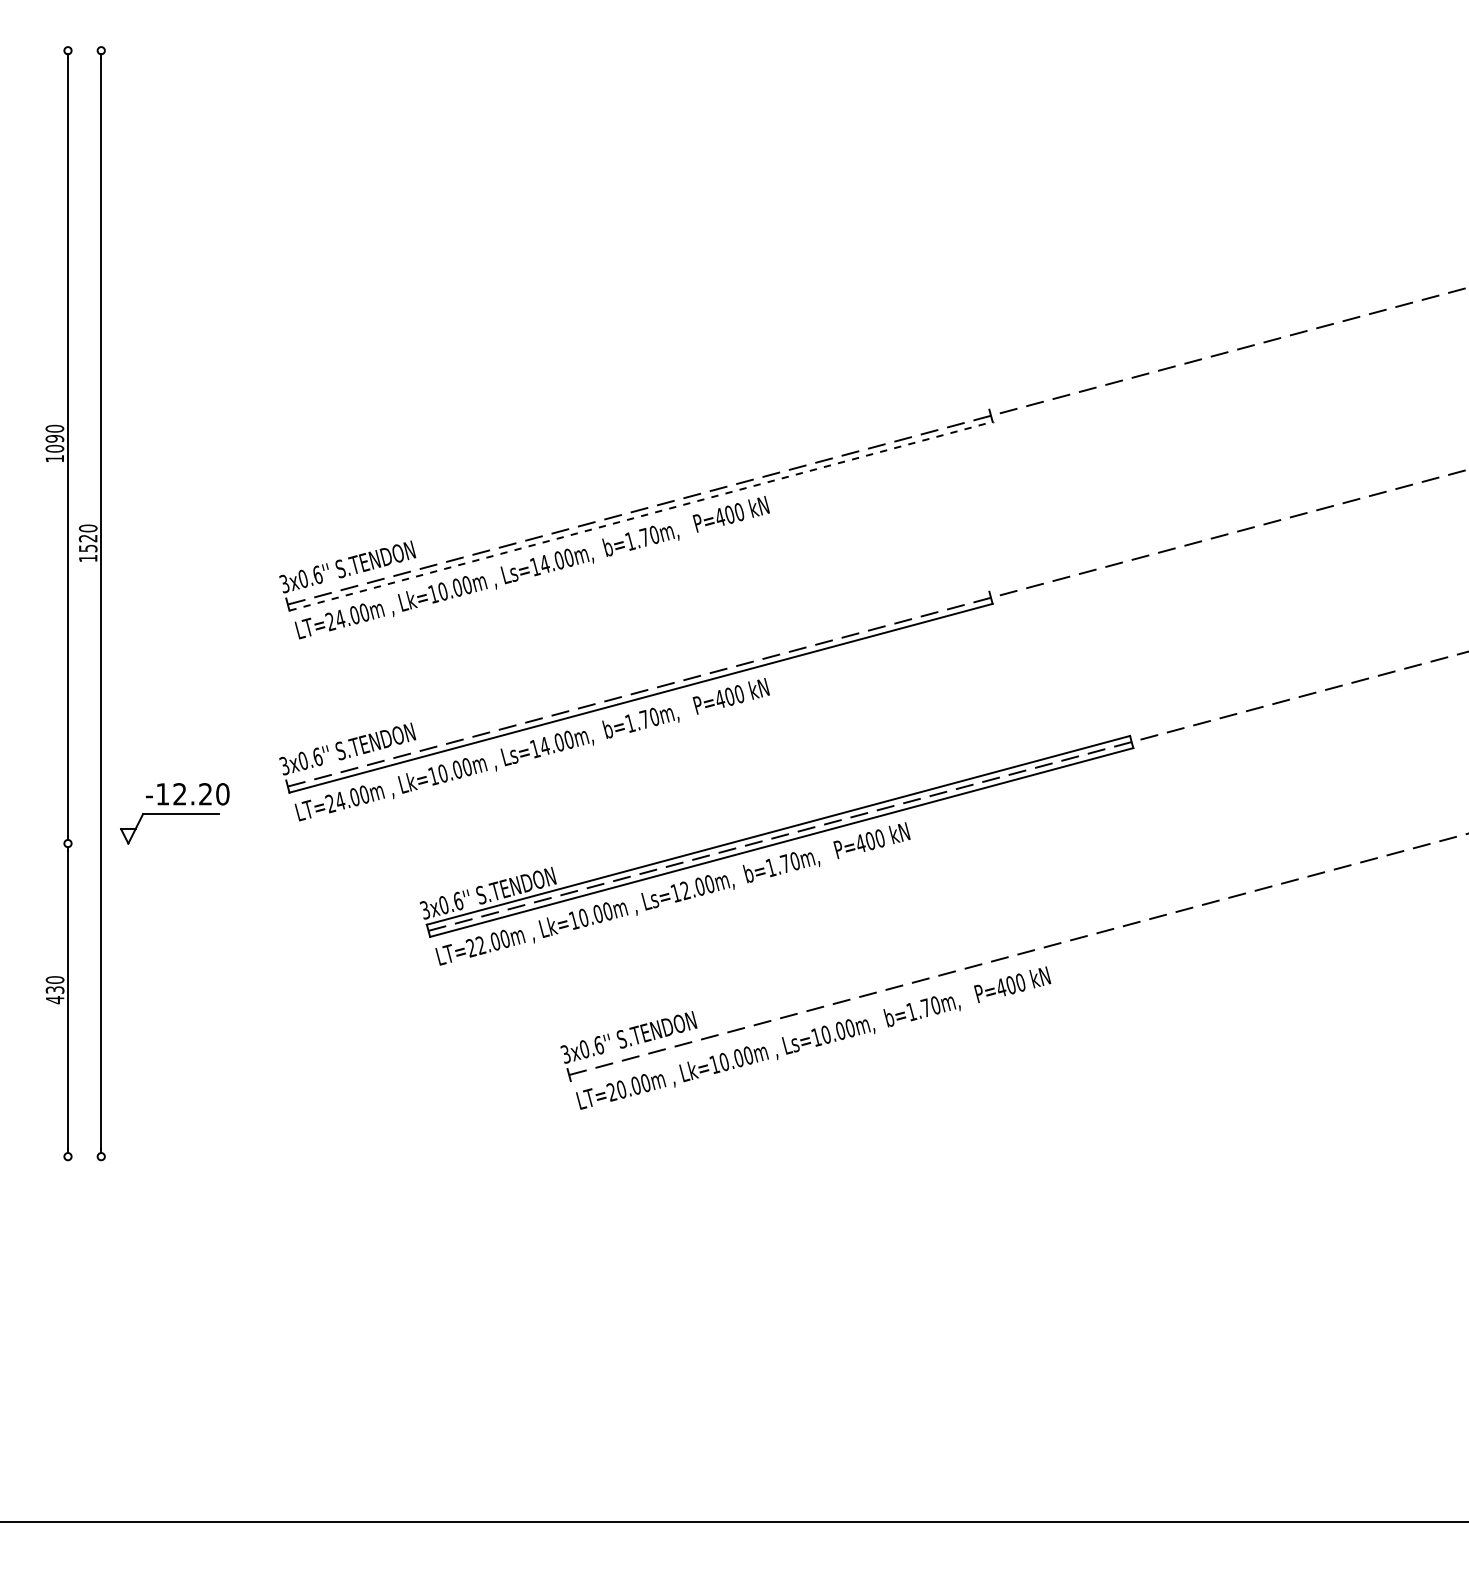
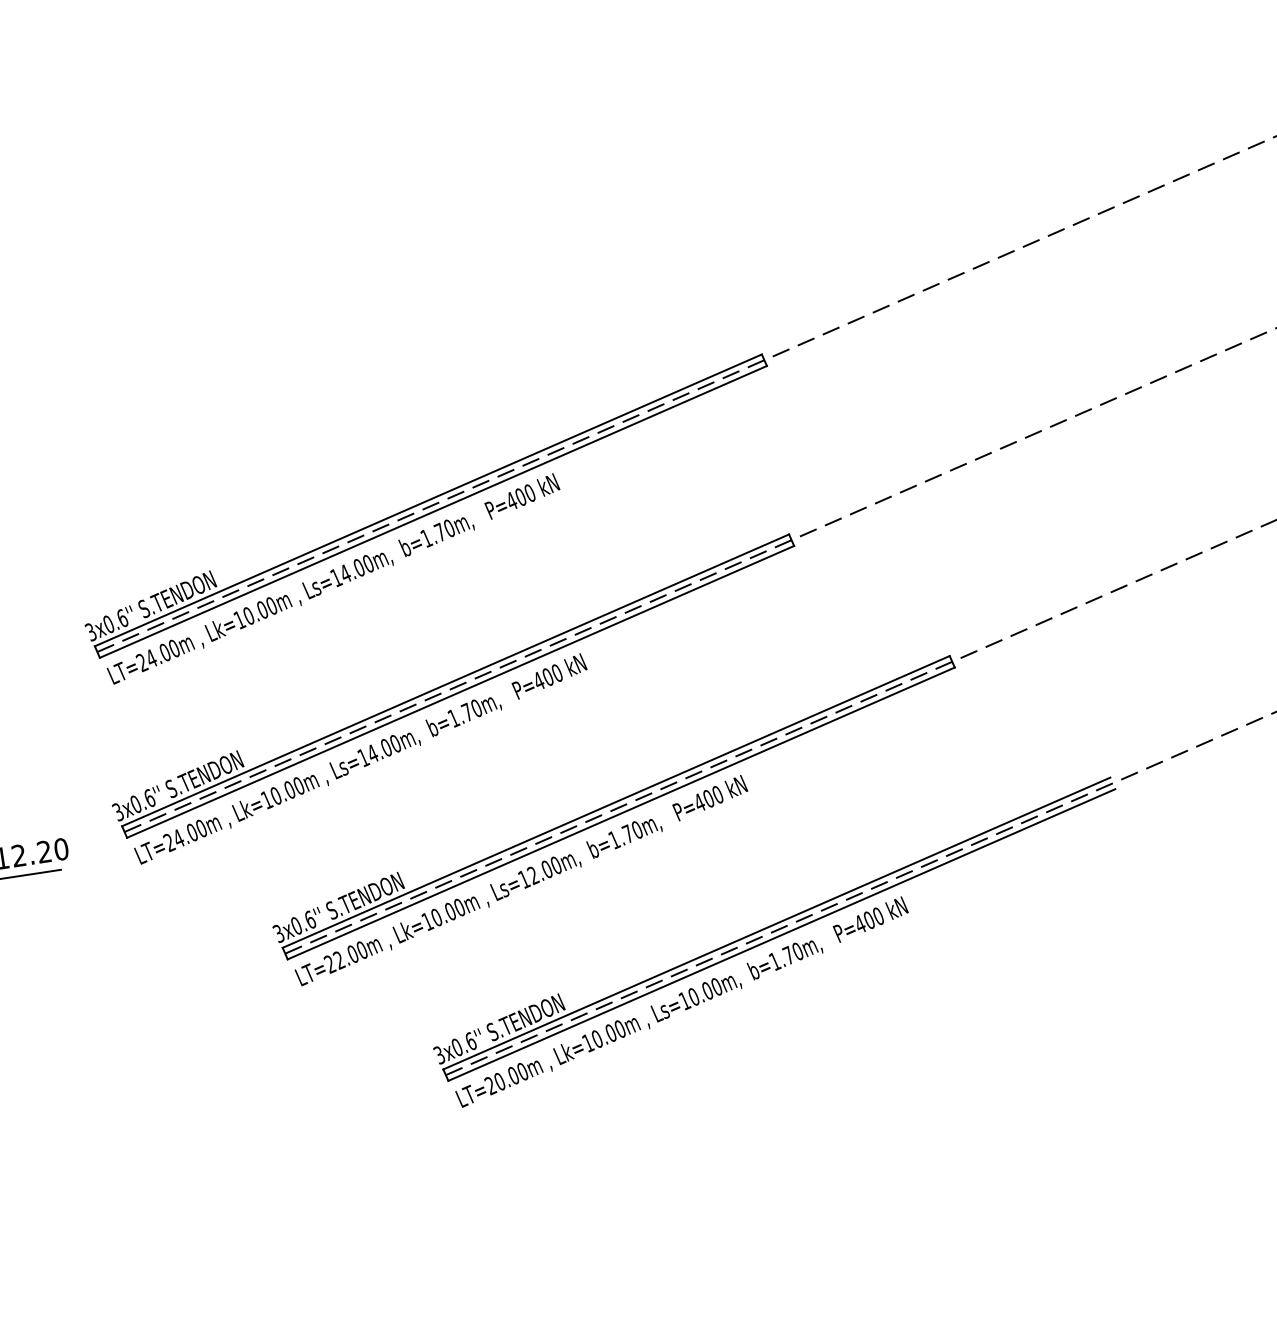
line: (637, 503) -> (427, 499), added
line: (641, 516) -> (433, 512), dashed -> solid
line: (637, 685) -> (455, 679), added
line: (918, 974) -> (776, 923), added
line: (921, 986) -> (780, 934), added

